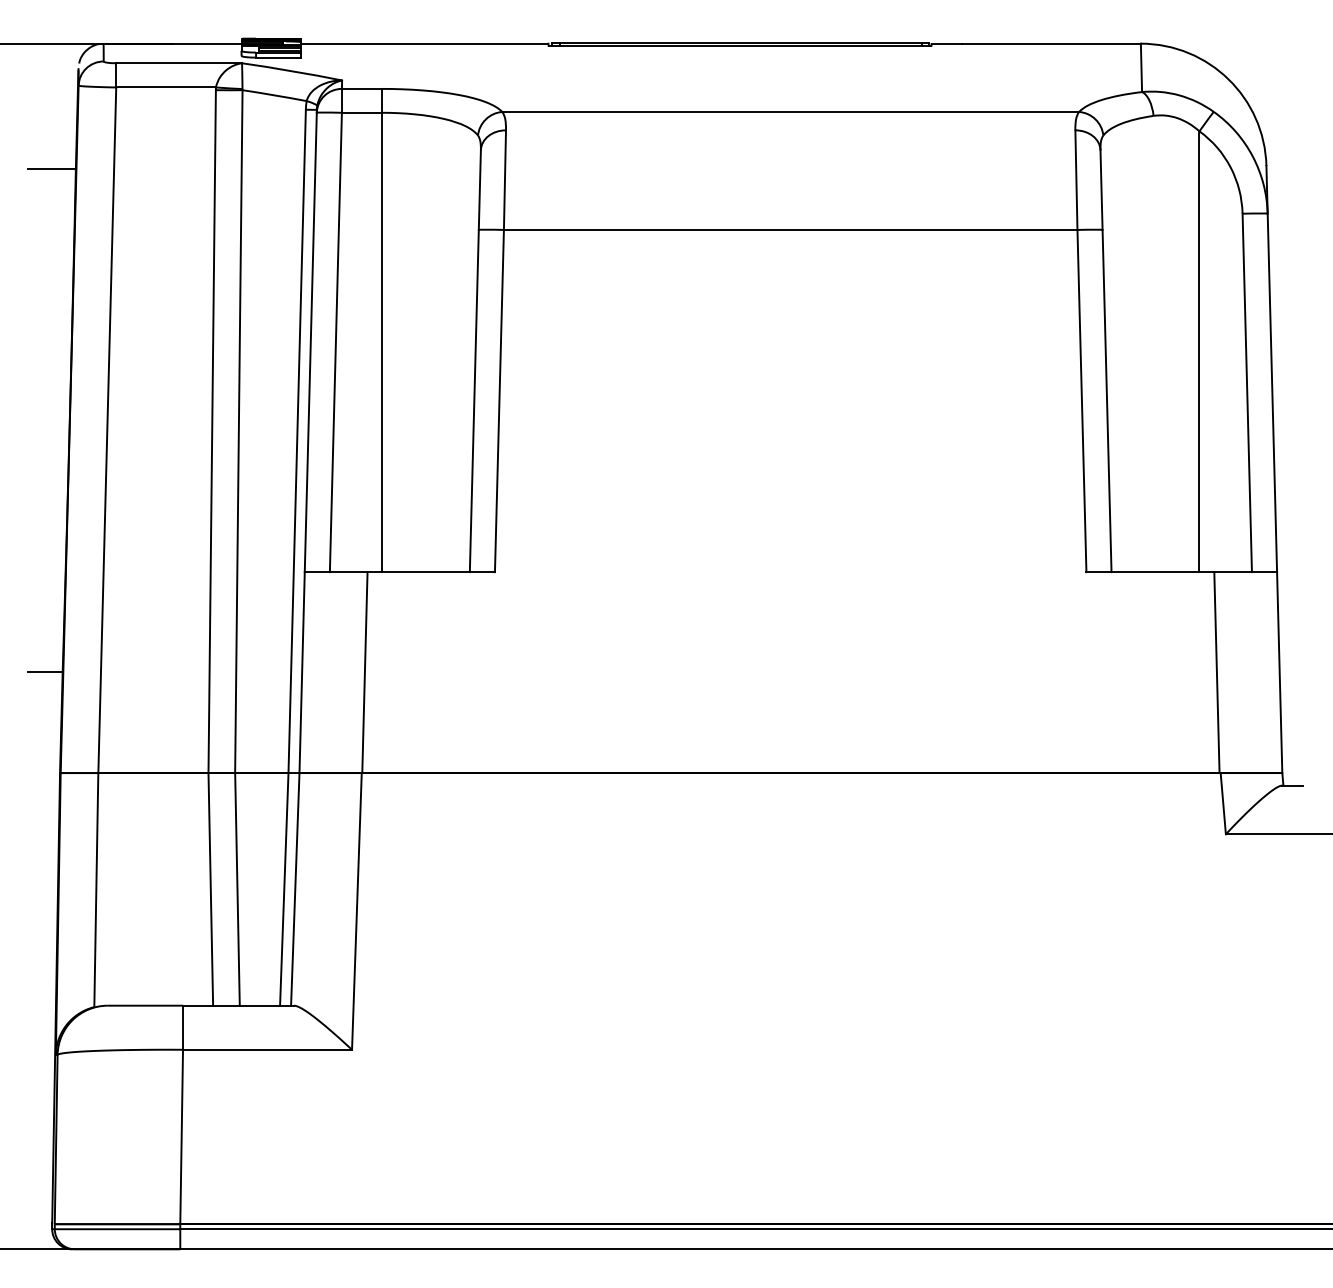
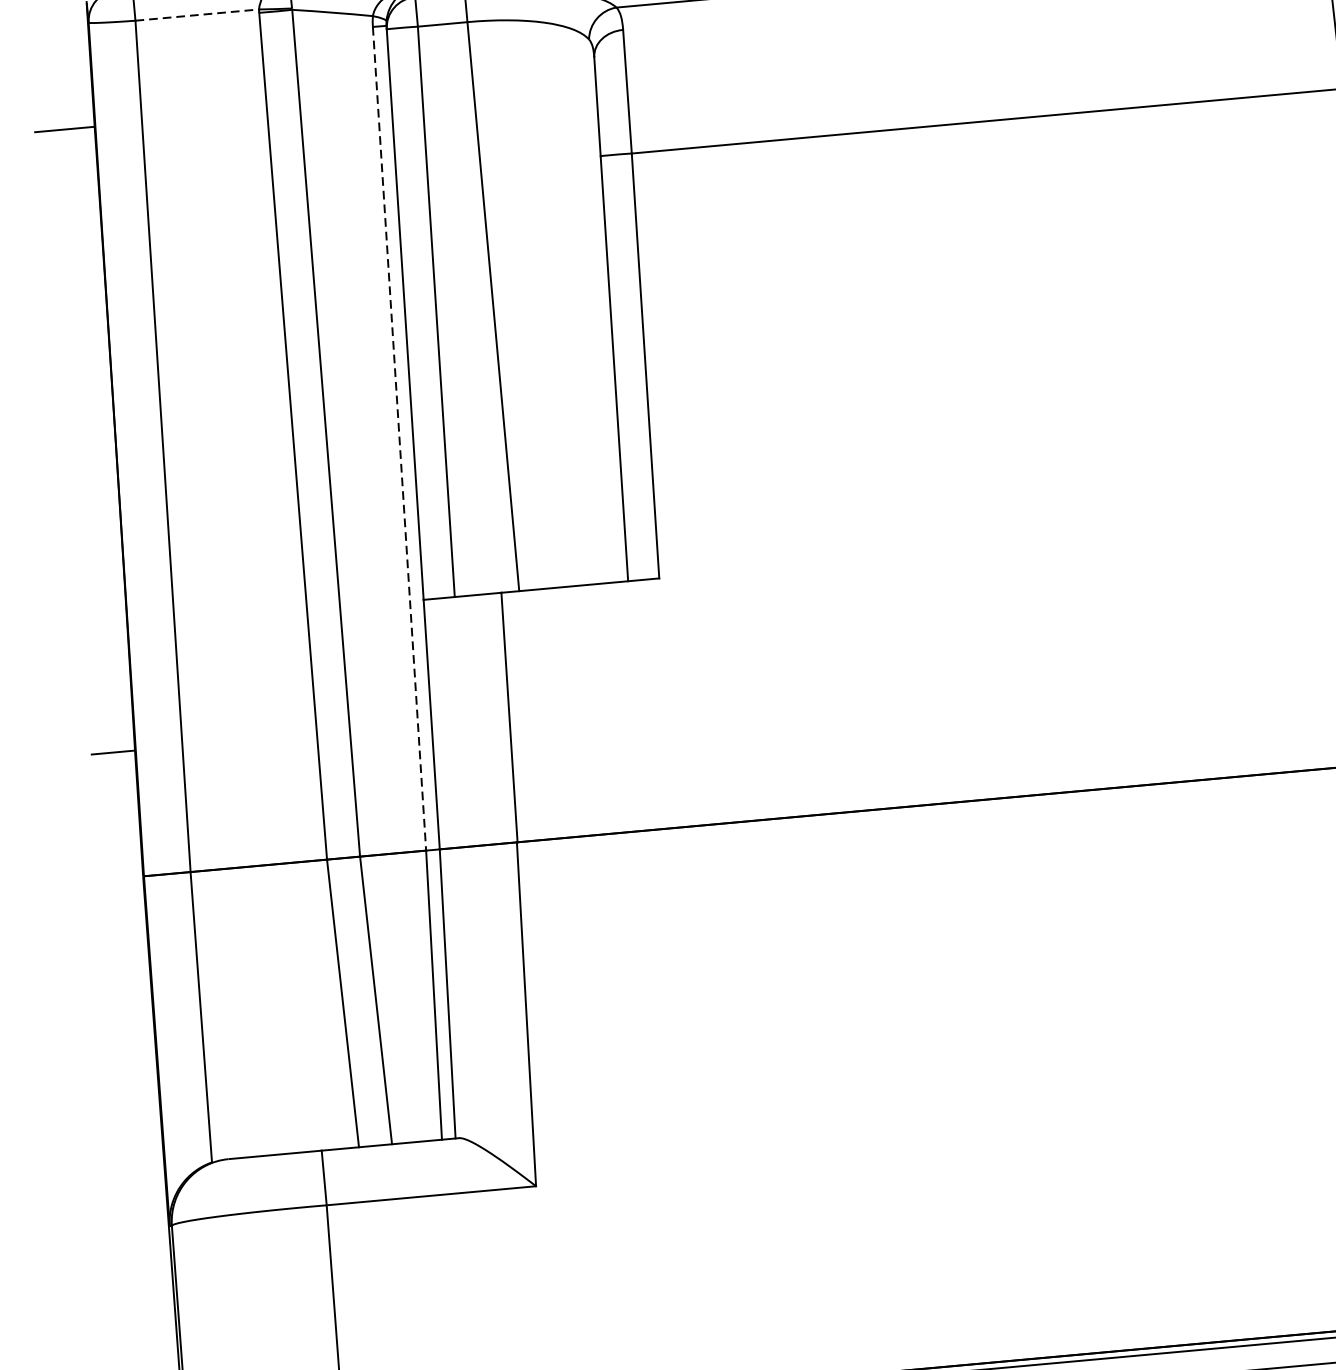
line: (166, 87) -> (197, 15), solid -> dashed
line: (297, 441) -> (399, 438), solid -> dashed

